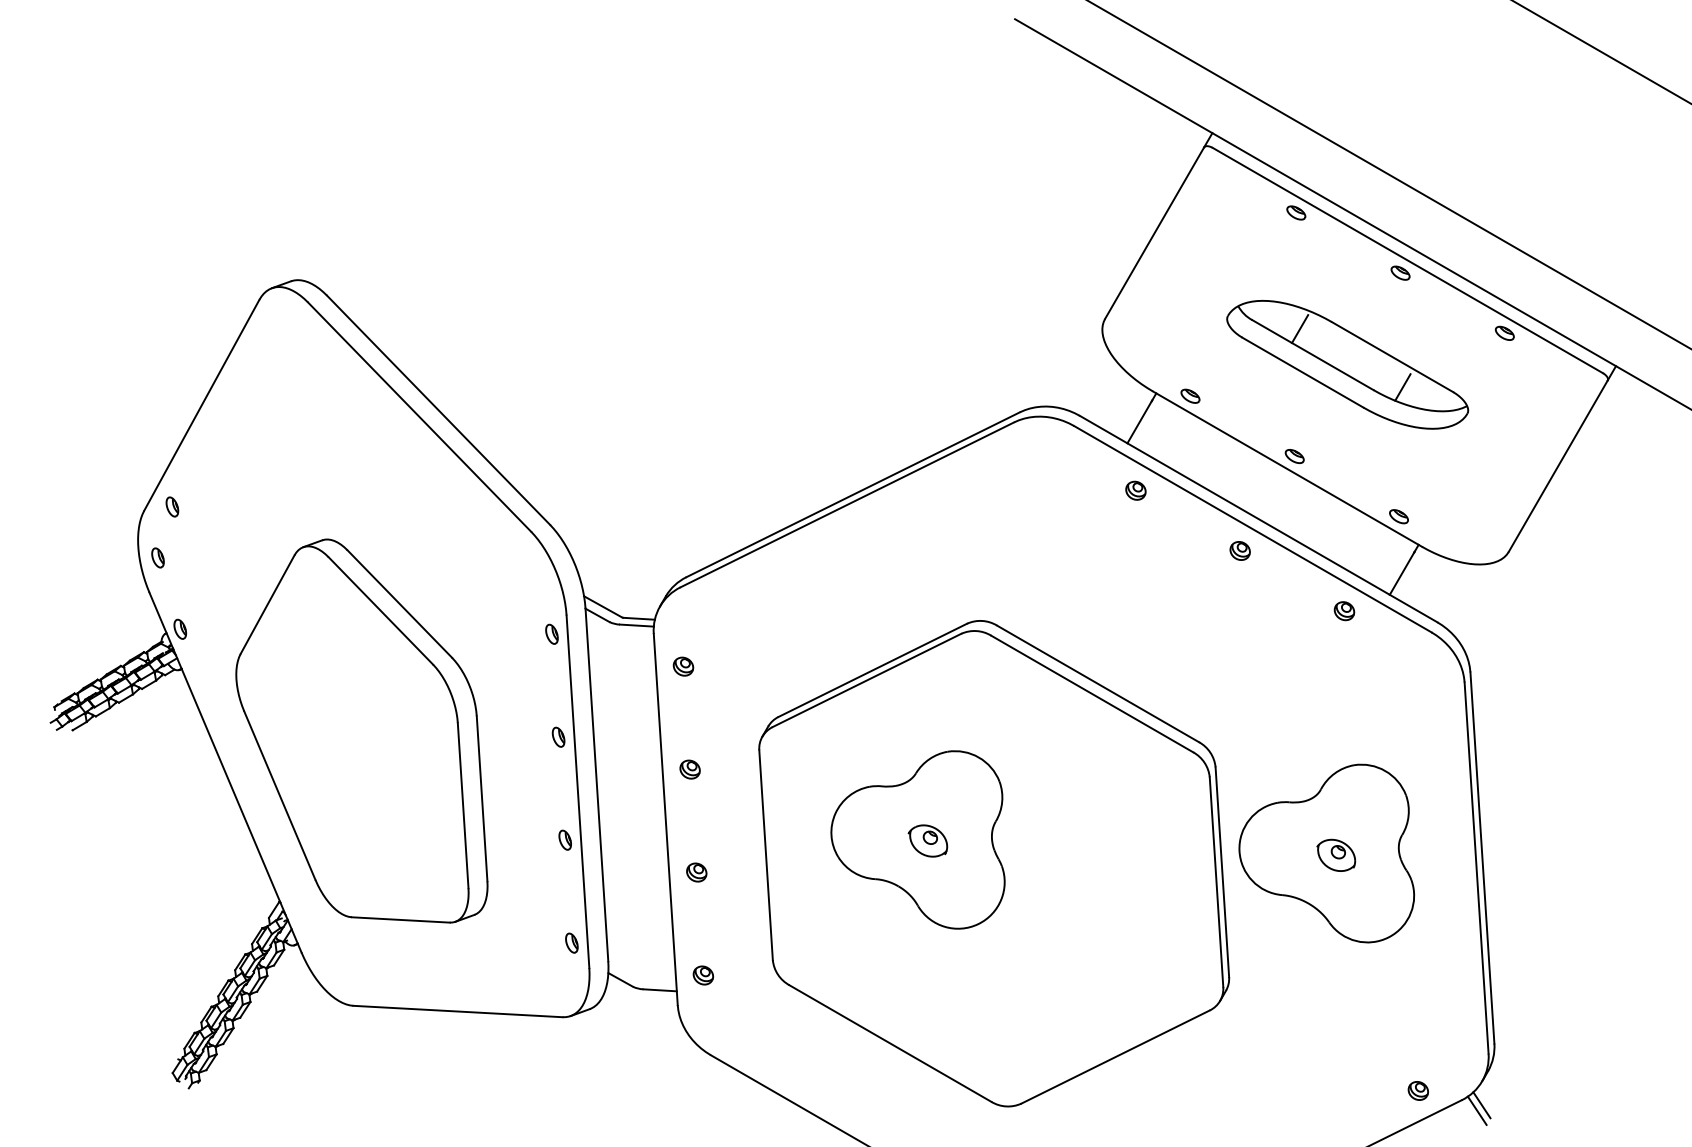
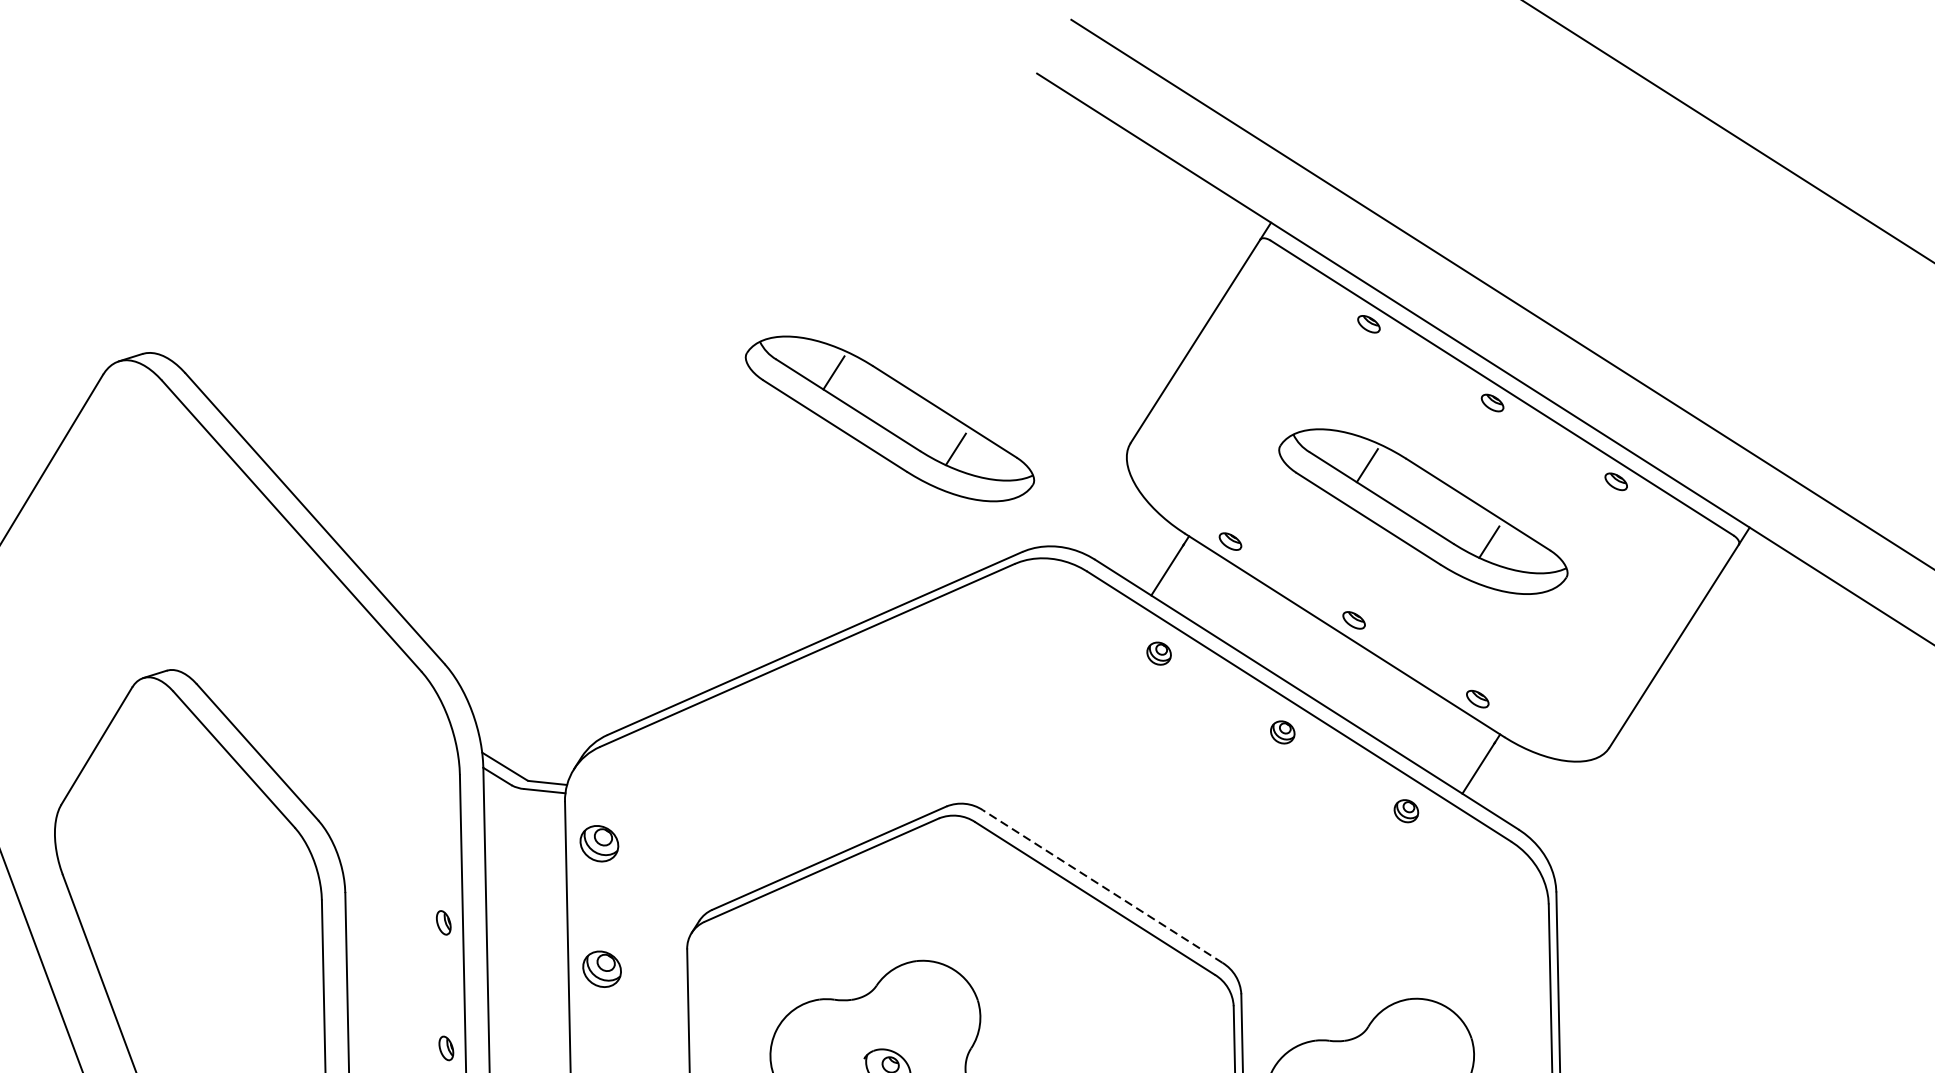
part: (906, 307) -> (889, 418), added
part: (551, 633) -> (440, 796), removed
part: (683, 666) -> (599, 843), size x1.6
line: (1098, 683) -> (1103, 886), solid -> dashed
part: (689, 769) -> (601, 969), size x1.6

